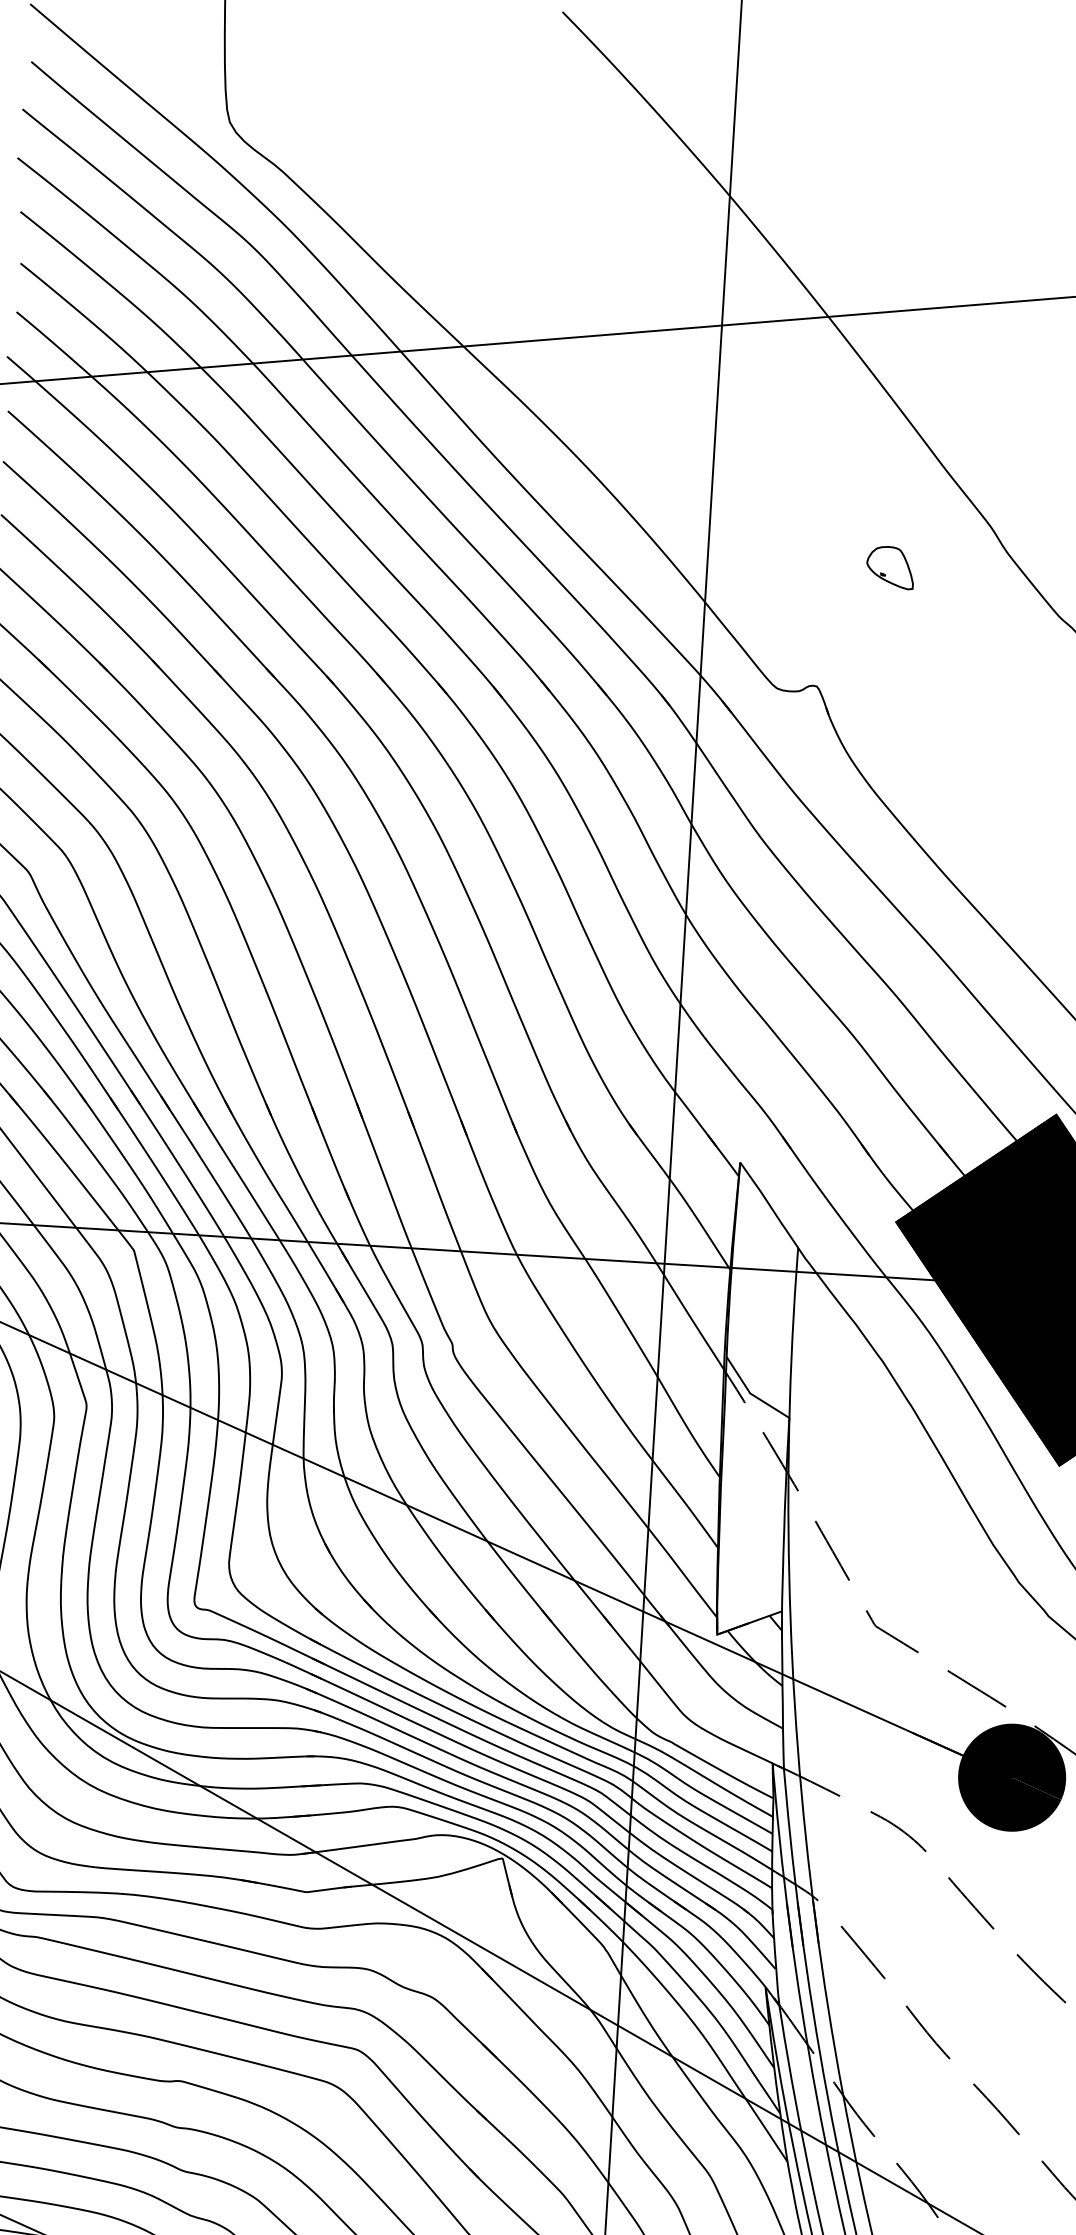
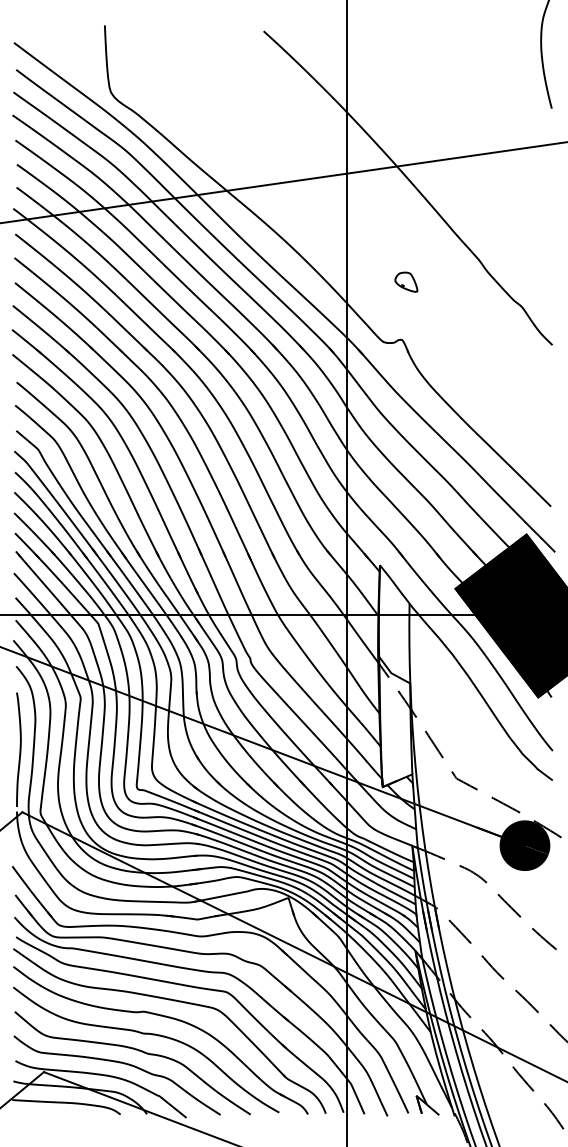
part: (890, 566) -> (406, 281), moved

